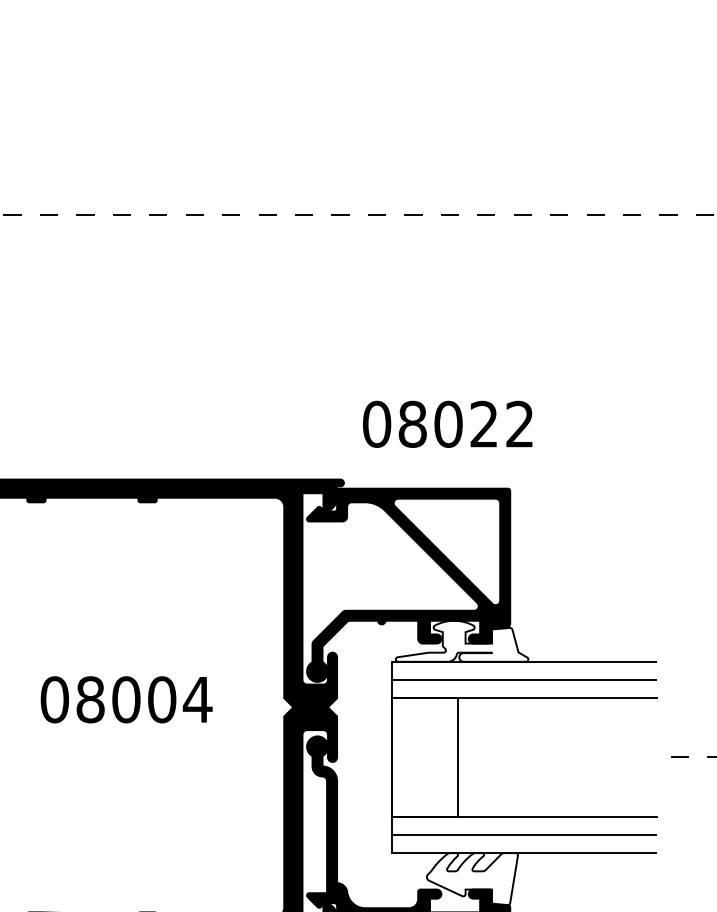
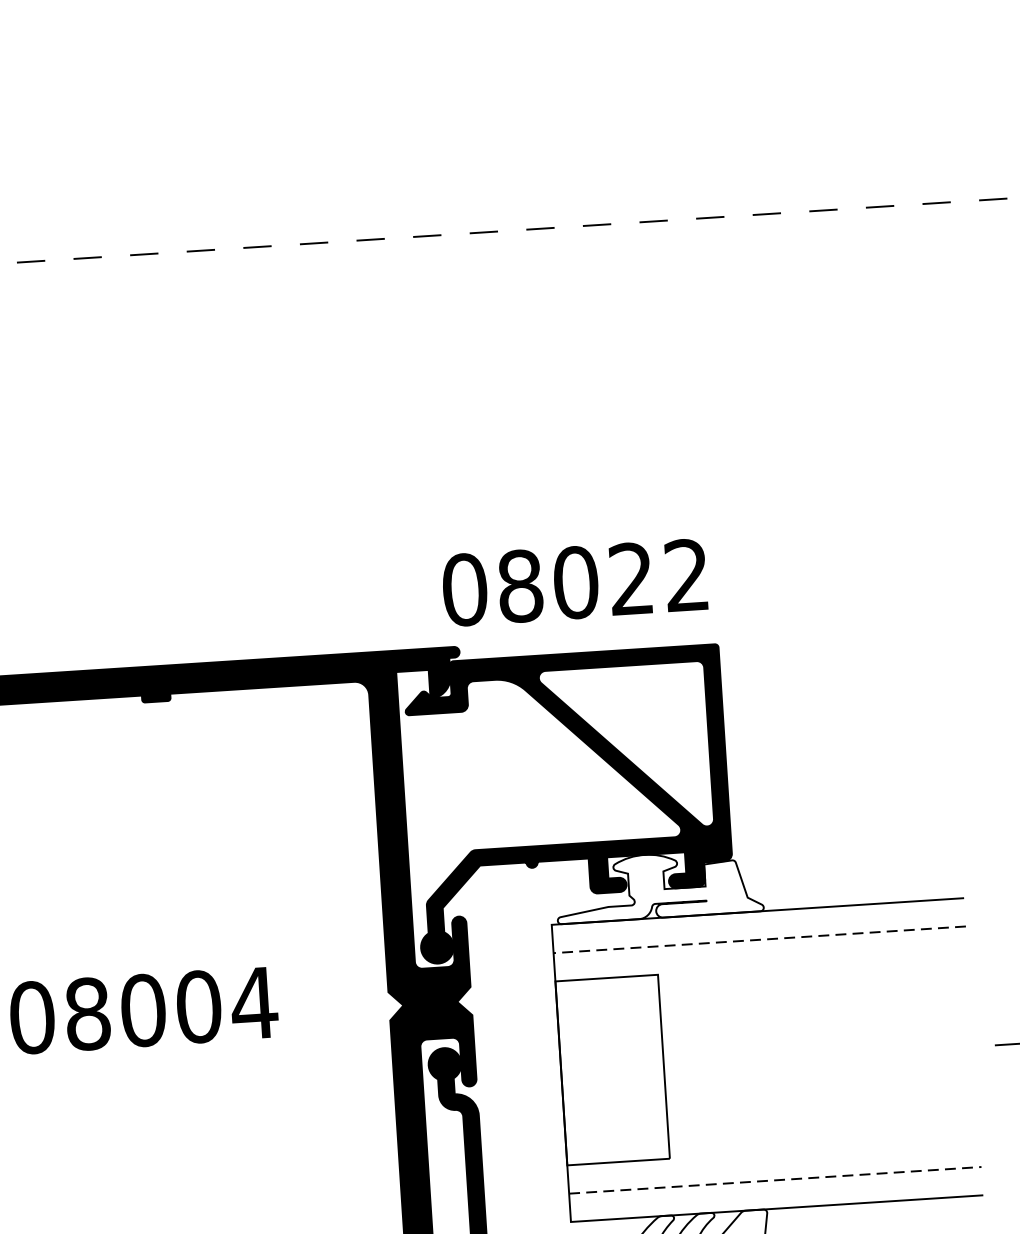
text: (447, 423) -> (574, 581), moved
line: (524, 680) -> (759, 940), solid -> dashed
line: (524, 698) -> (761, 968), removed
line: (524, 816) -> (773, 1151), removed
line: (524, 834) -> (775, 1179), solid -> dashed

